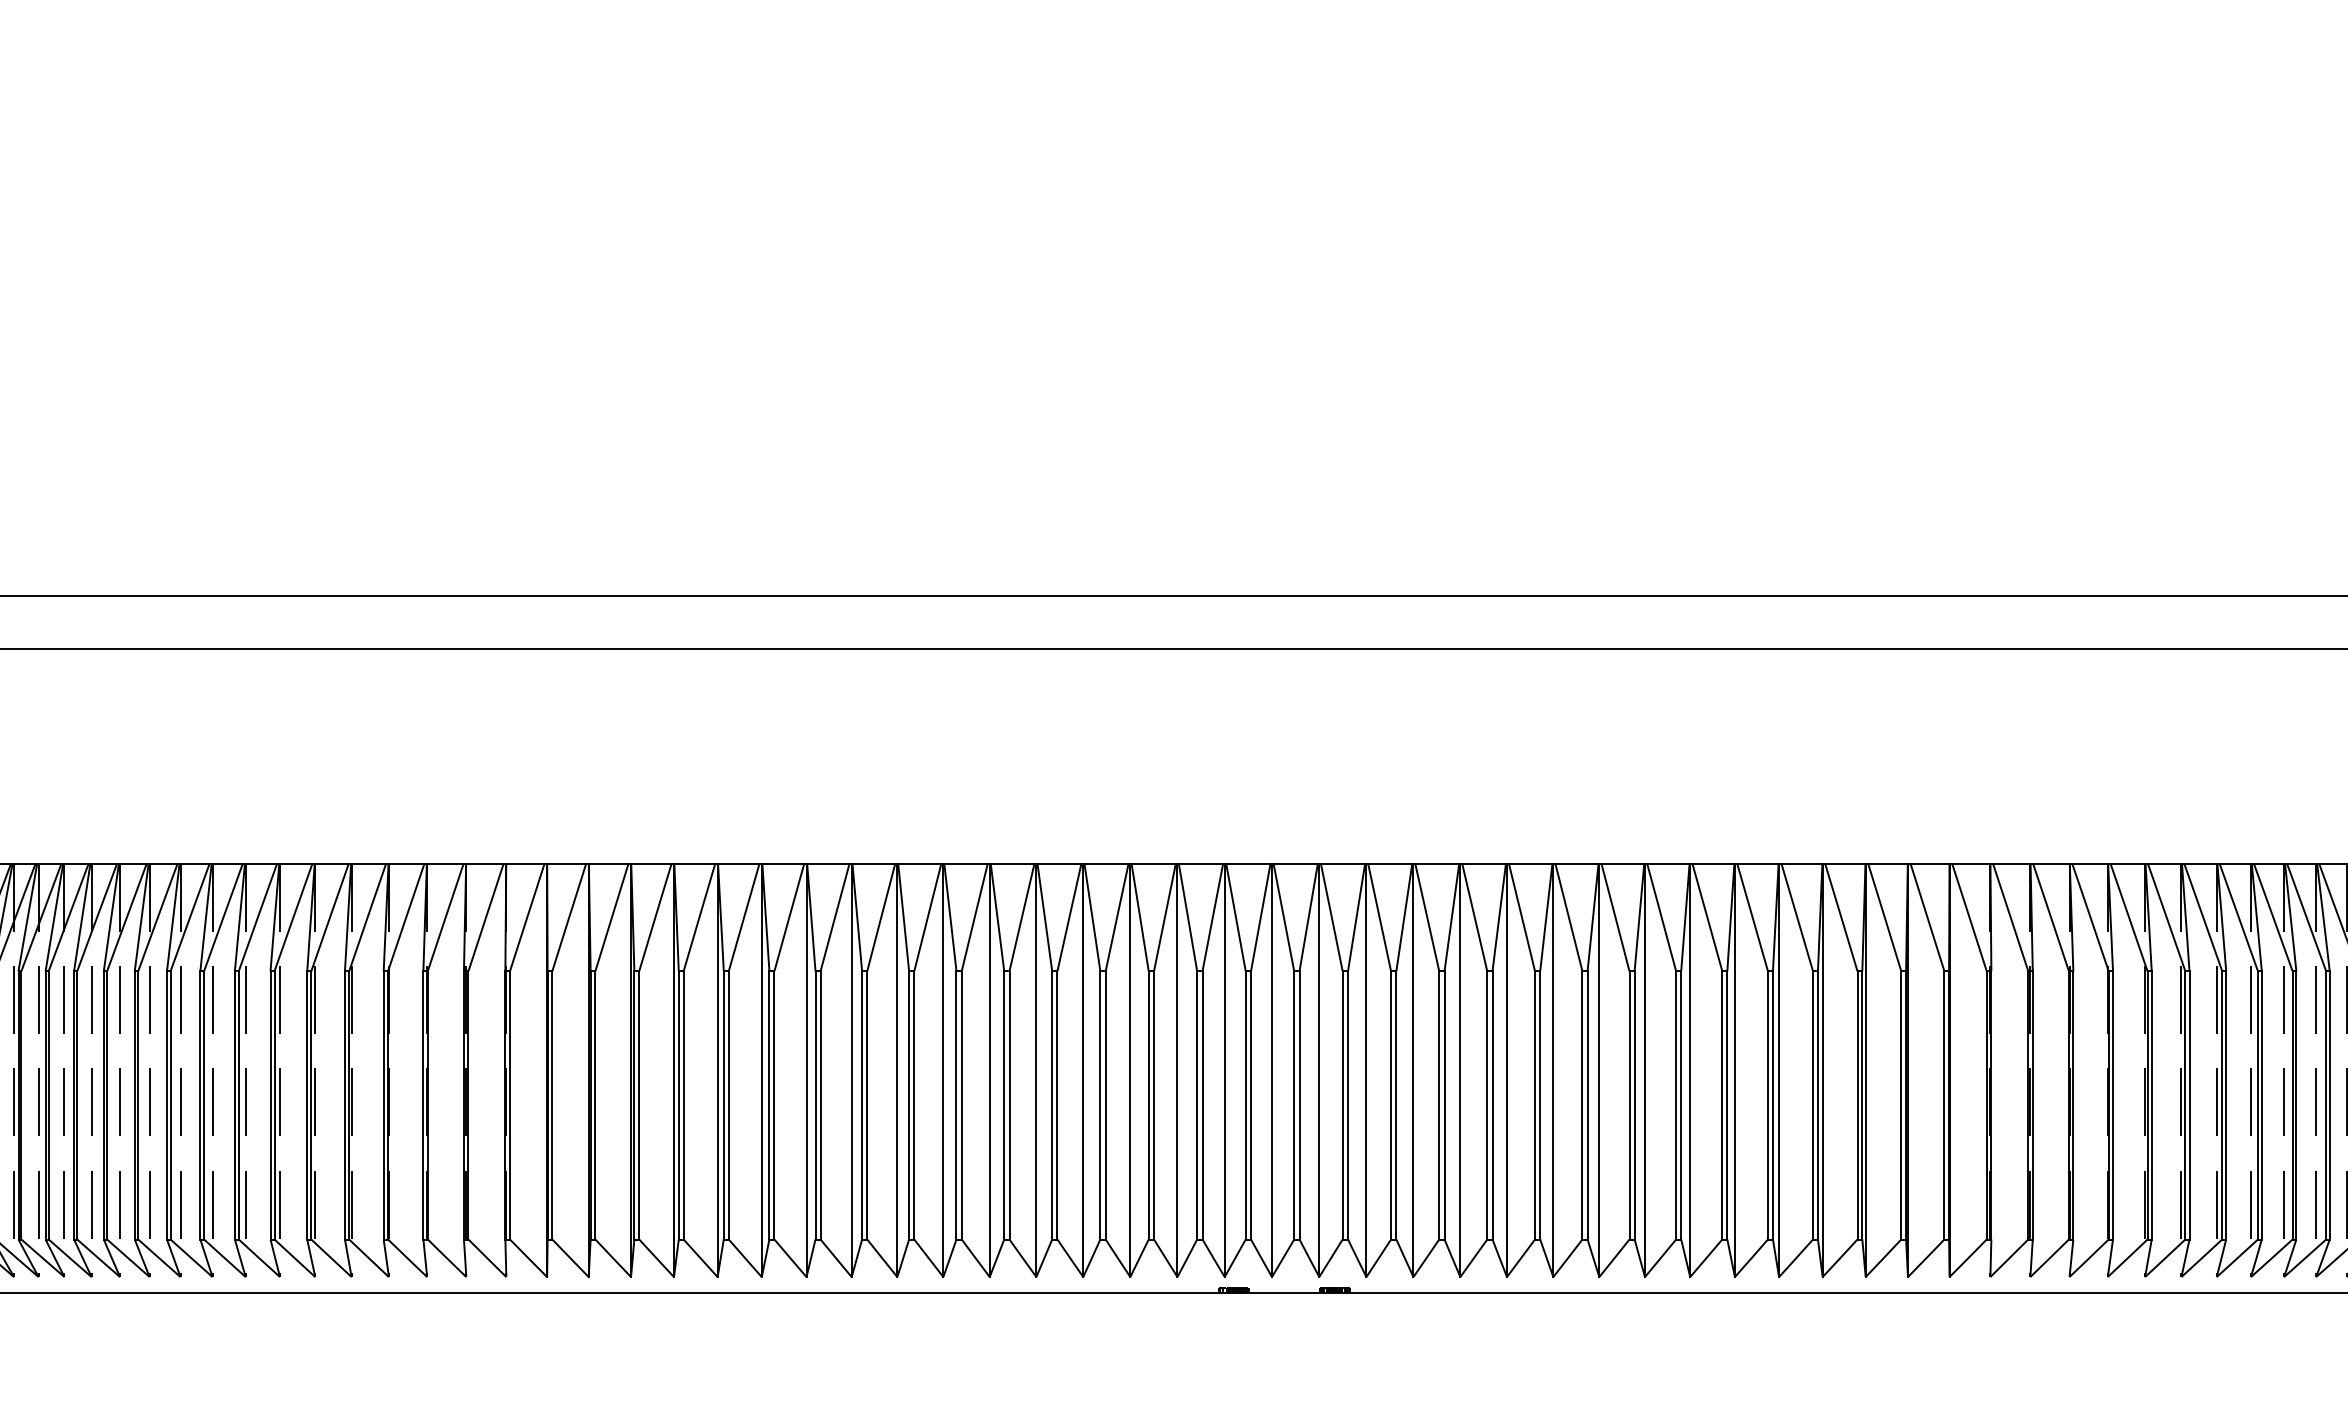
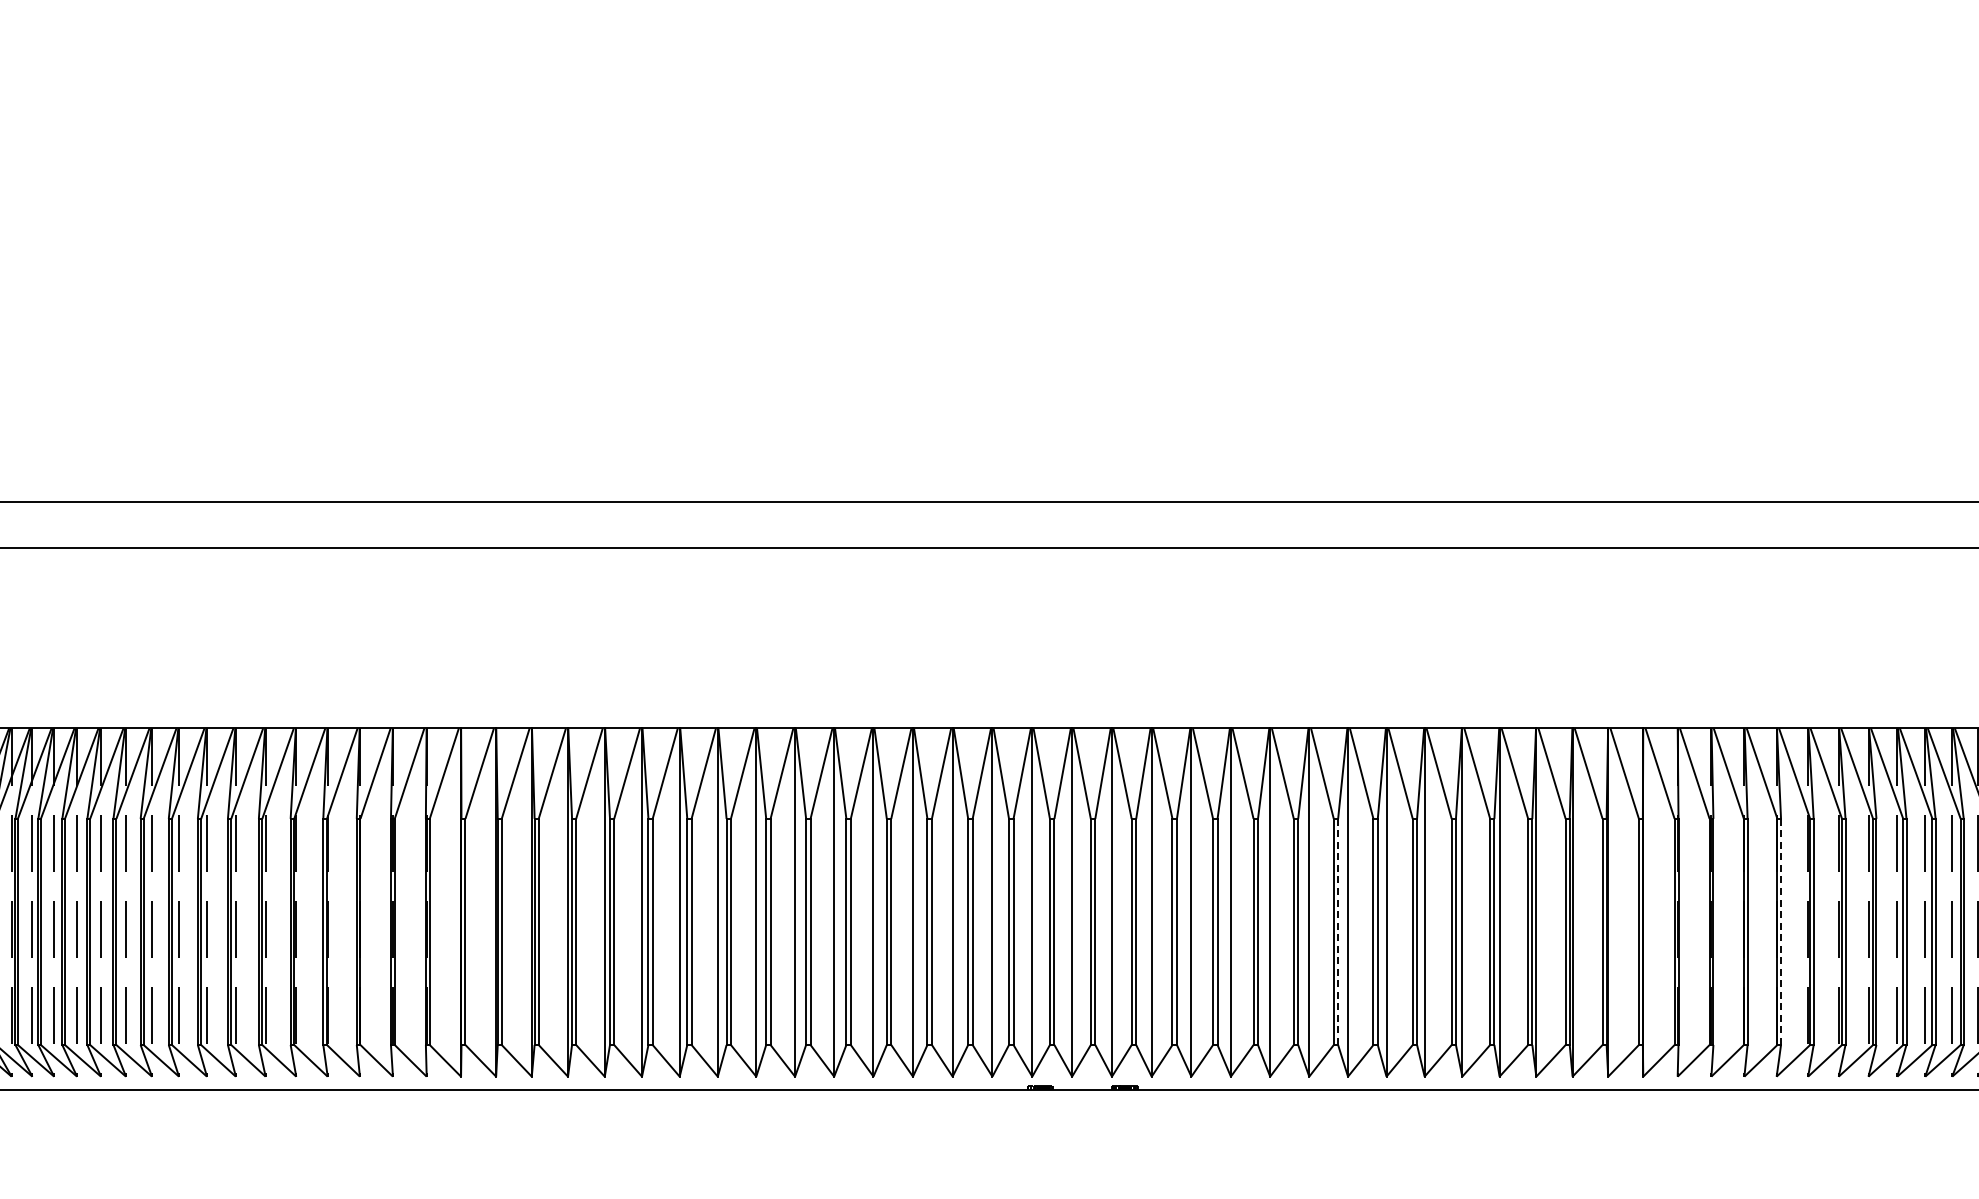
line: (1588, 1106) -> (1338, 932), solid -> dashed
line: (2113, 1106) -> (1781, 932), solid -> dashed

